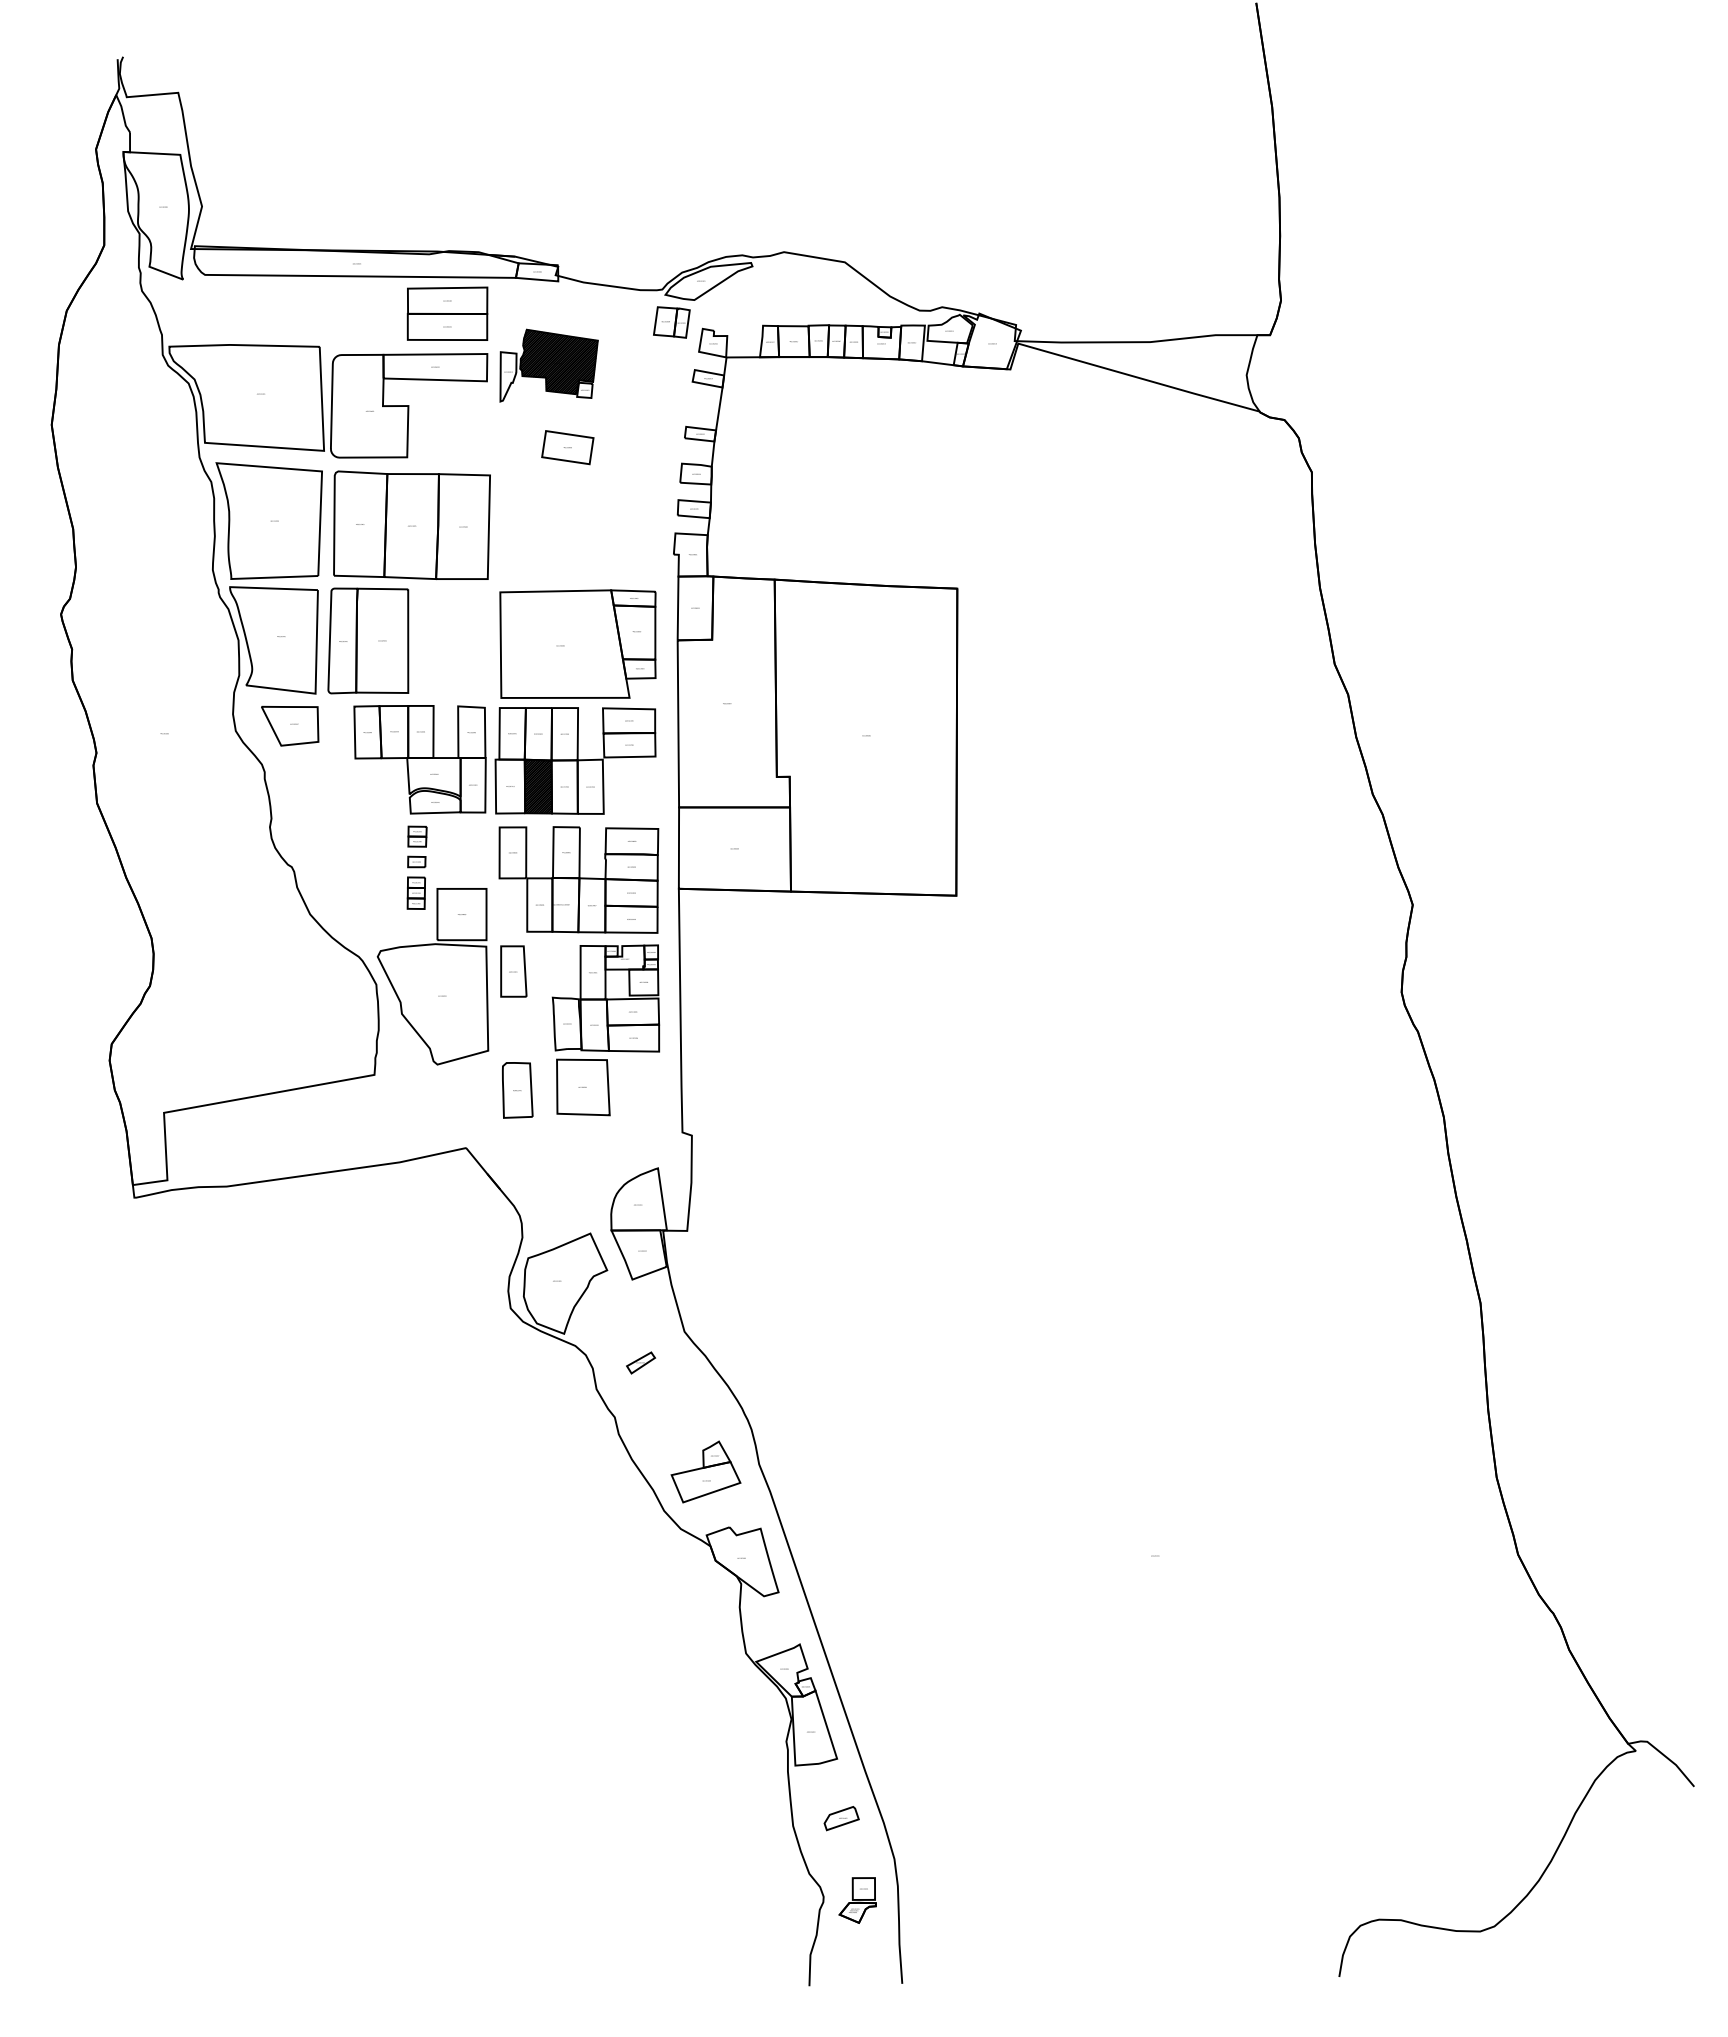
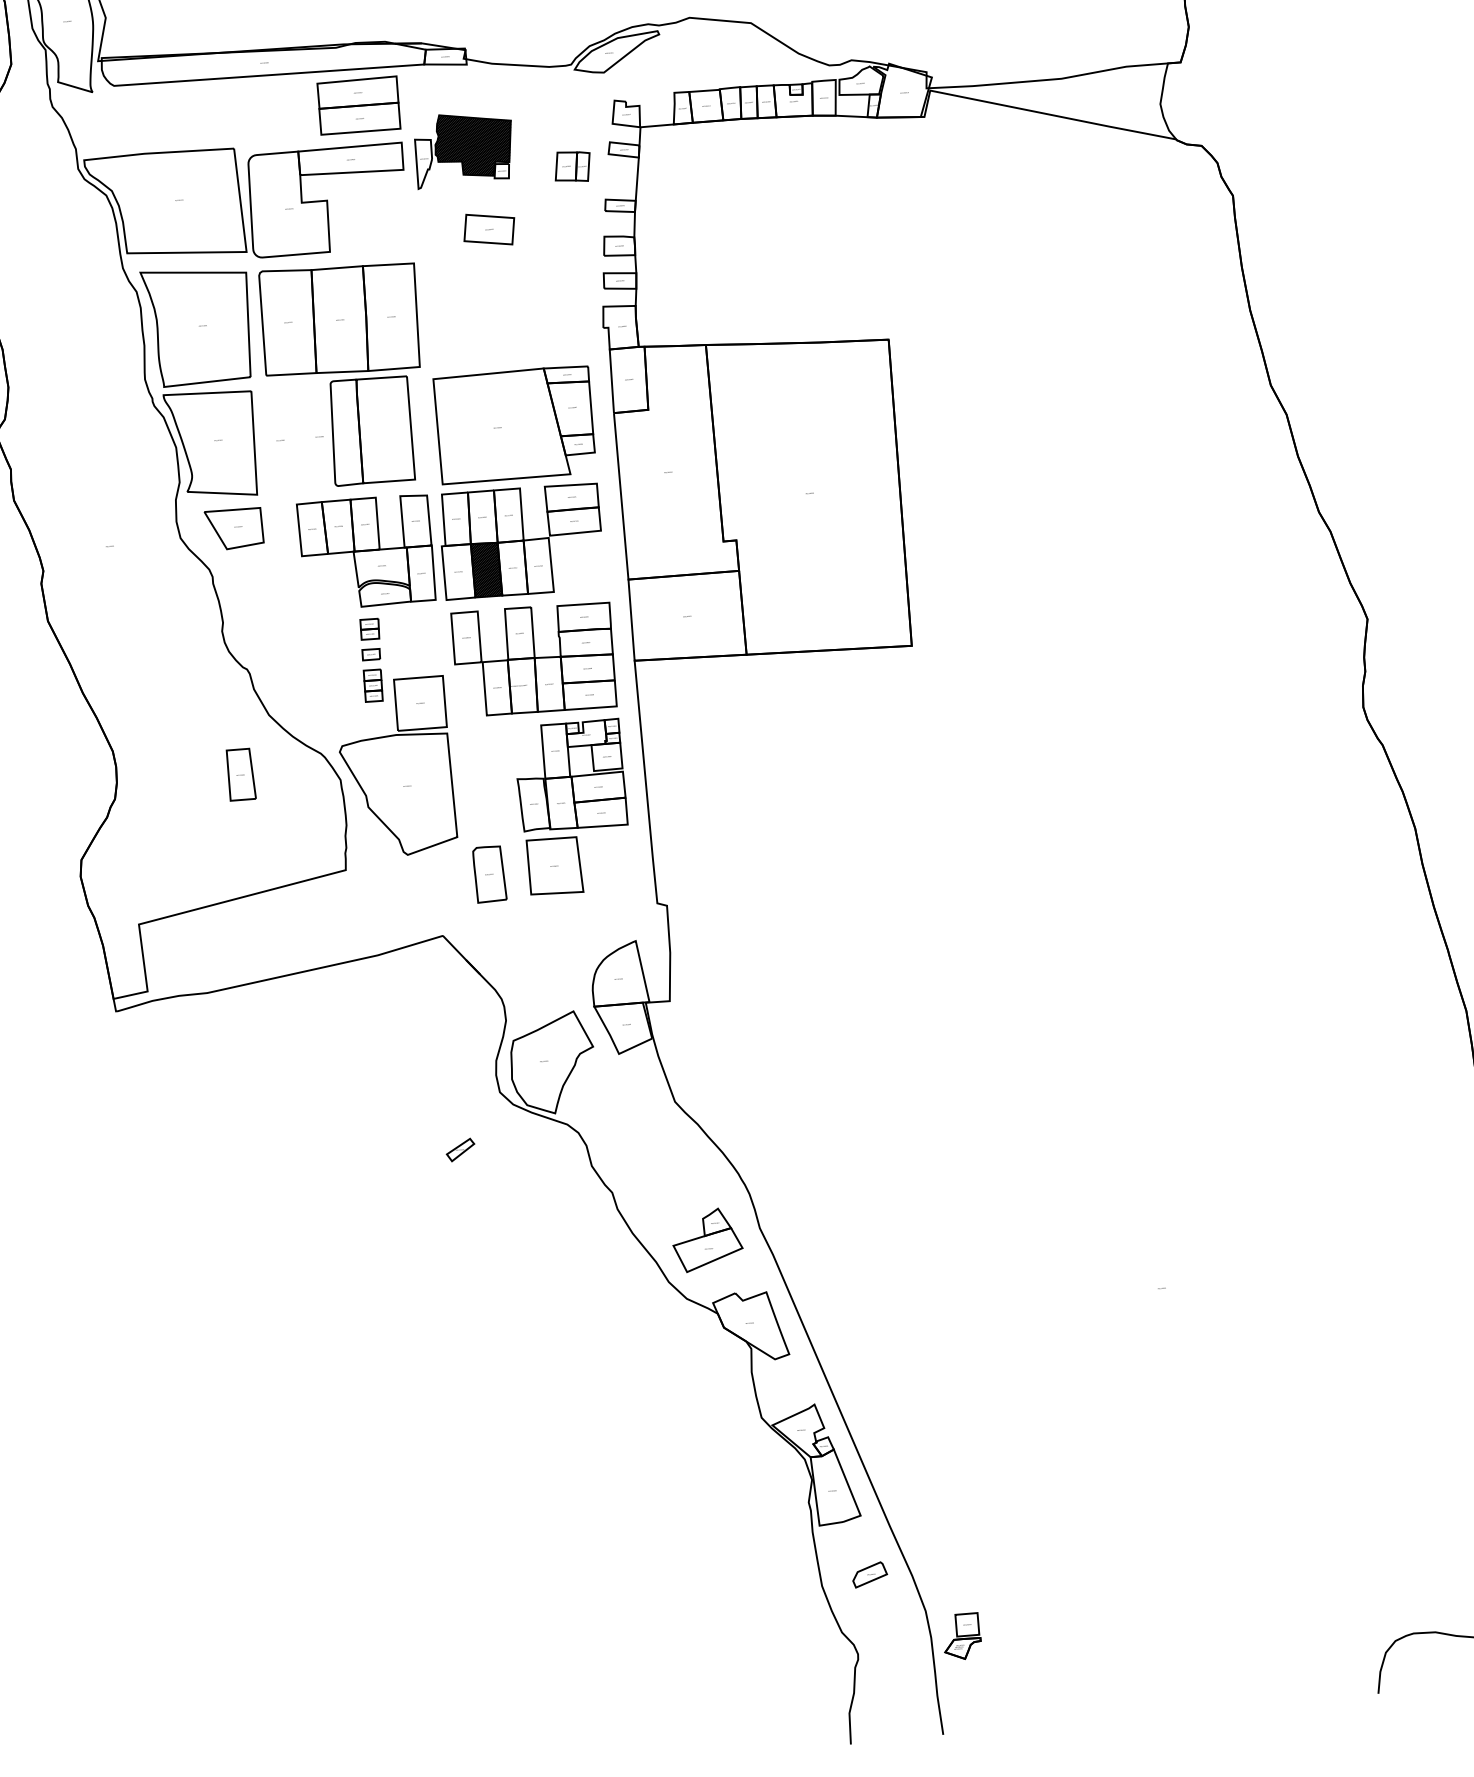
part: (671, 322) -> (572, 166), moved
part: (368, 640) -> (371, 430), moved
part: (513, 971) -> (240, 774), moved
part: (640, 1362) -> (460, 1149), moved
part: (857, 1900) -> (961, 1636), moved

